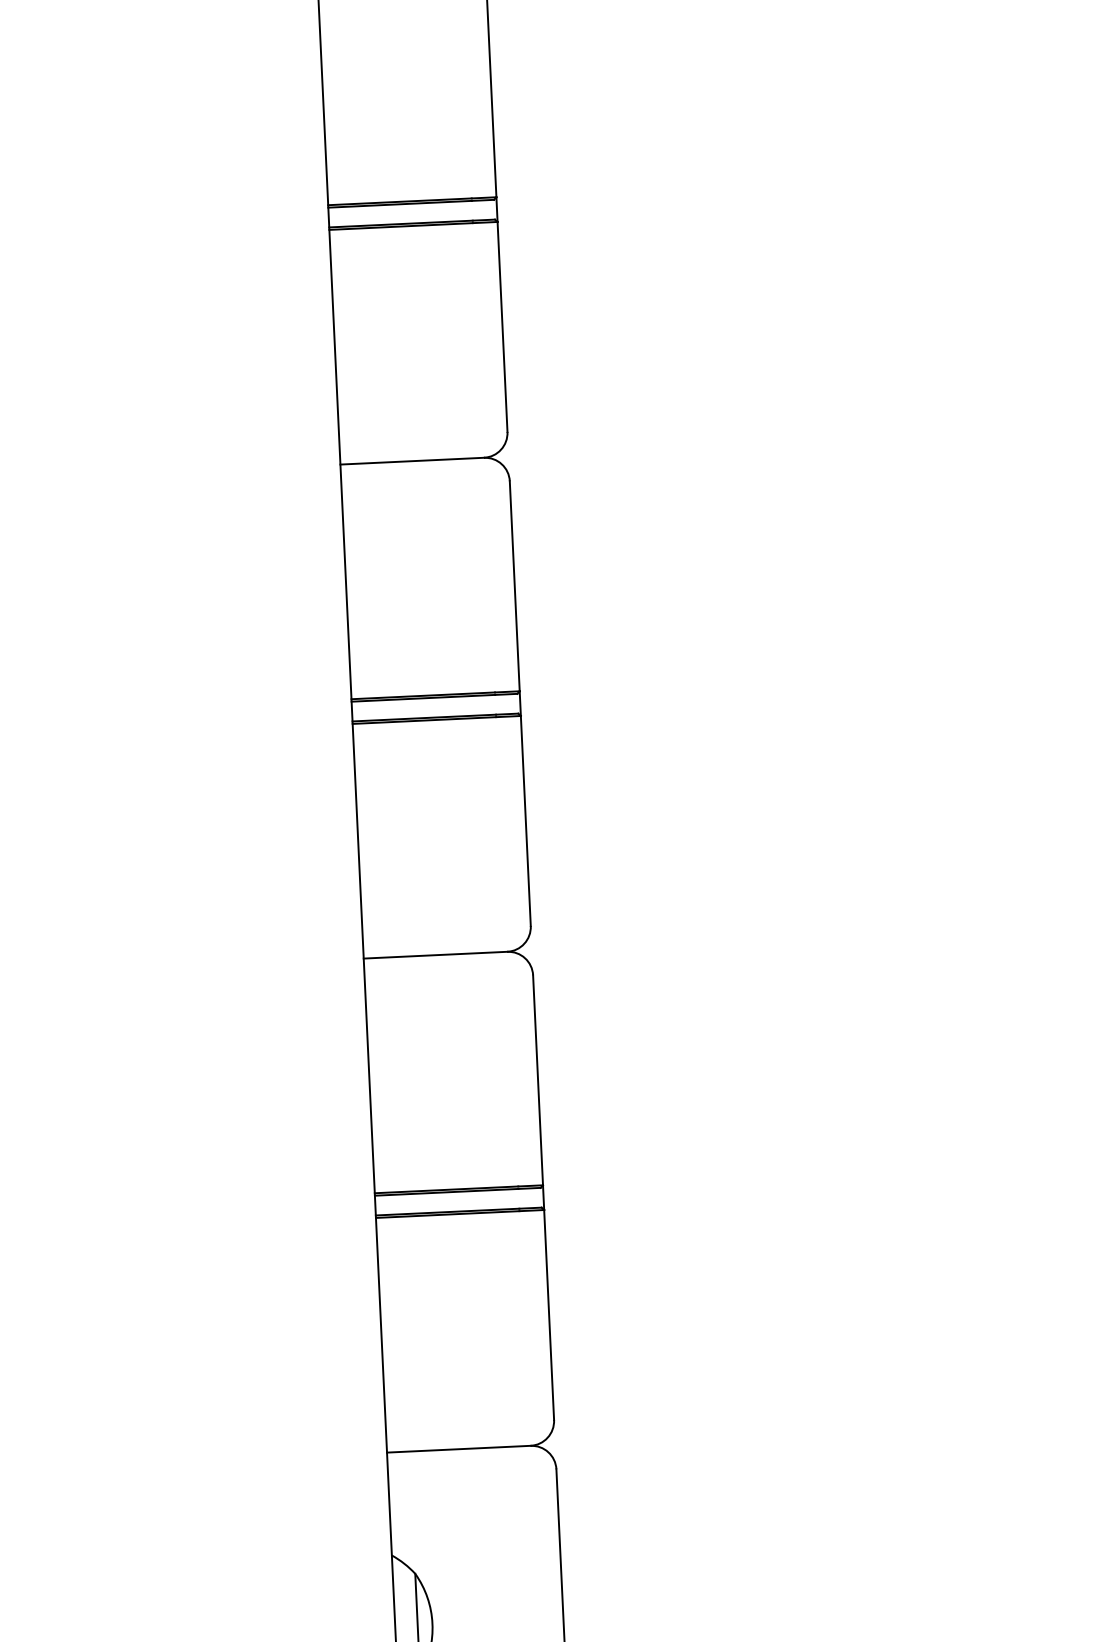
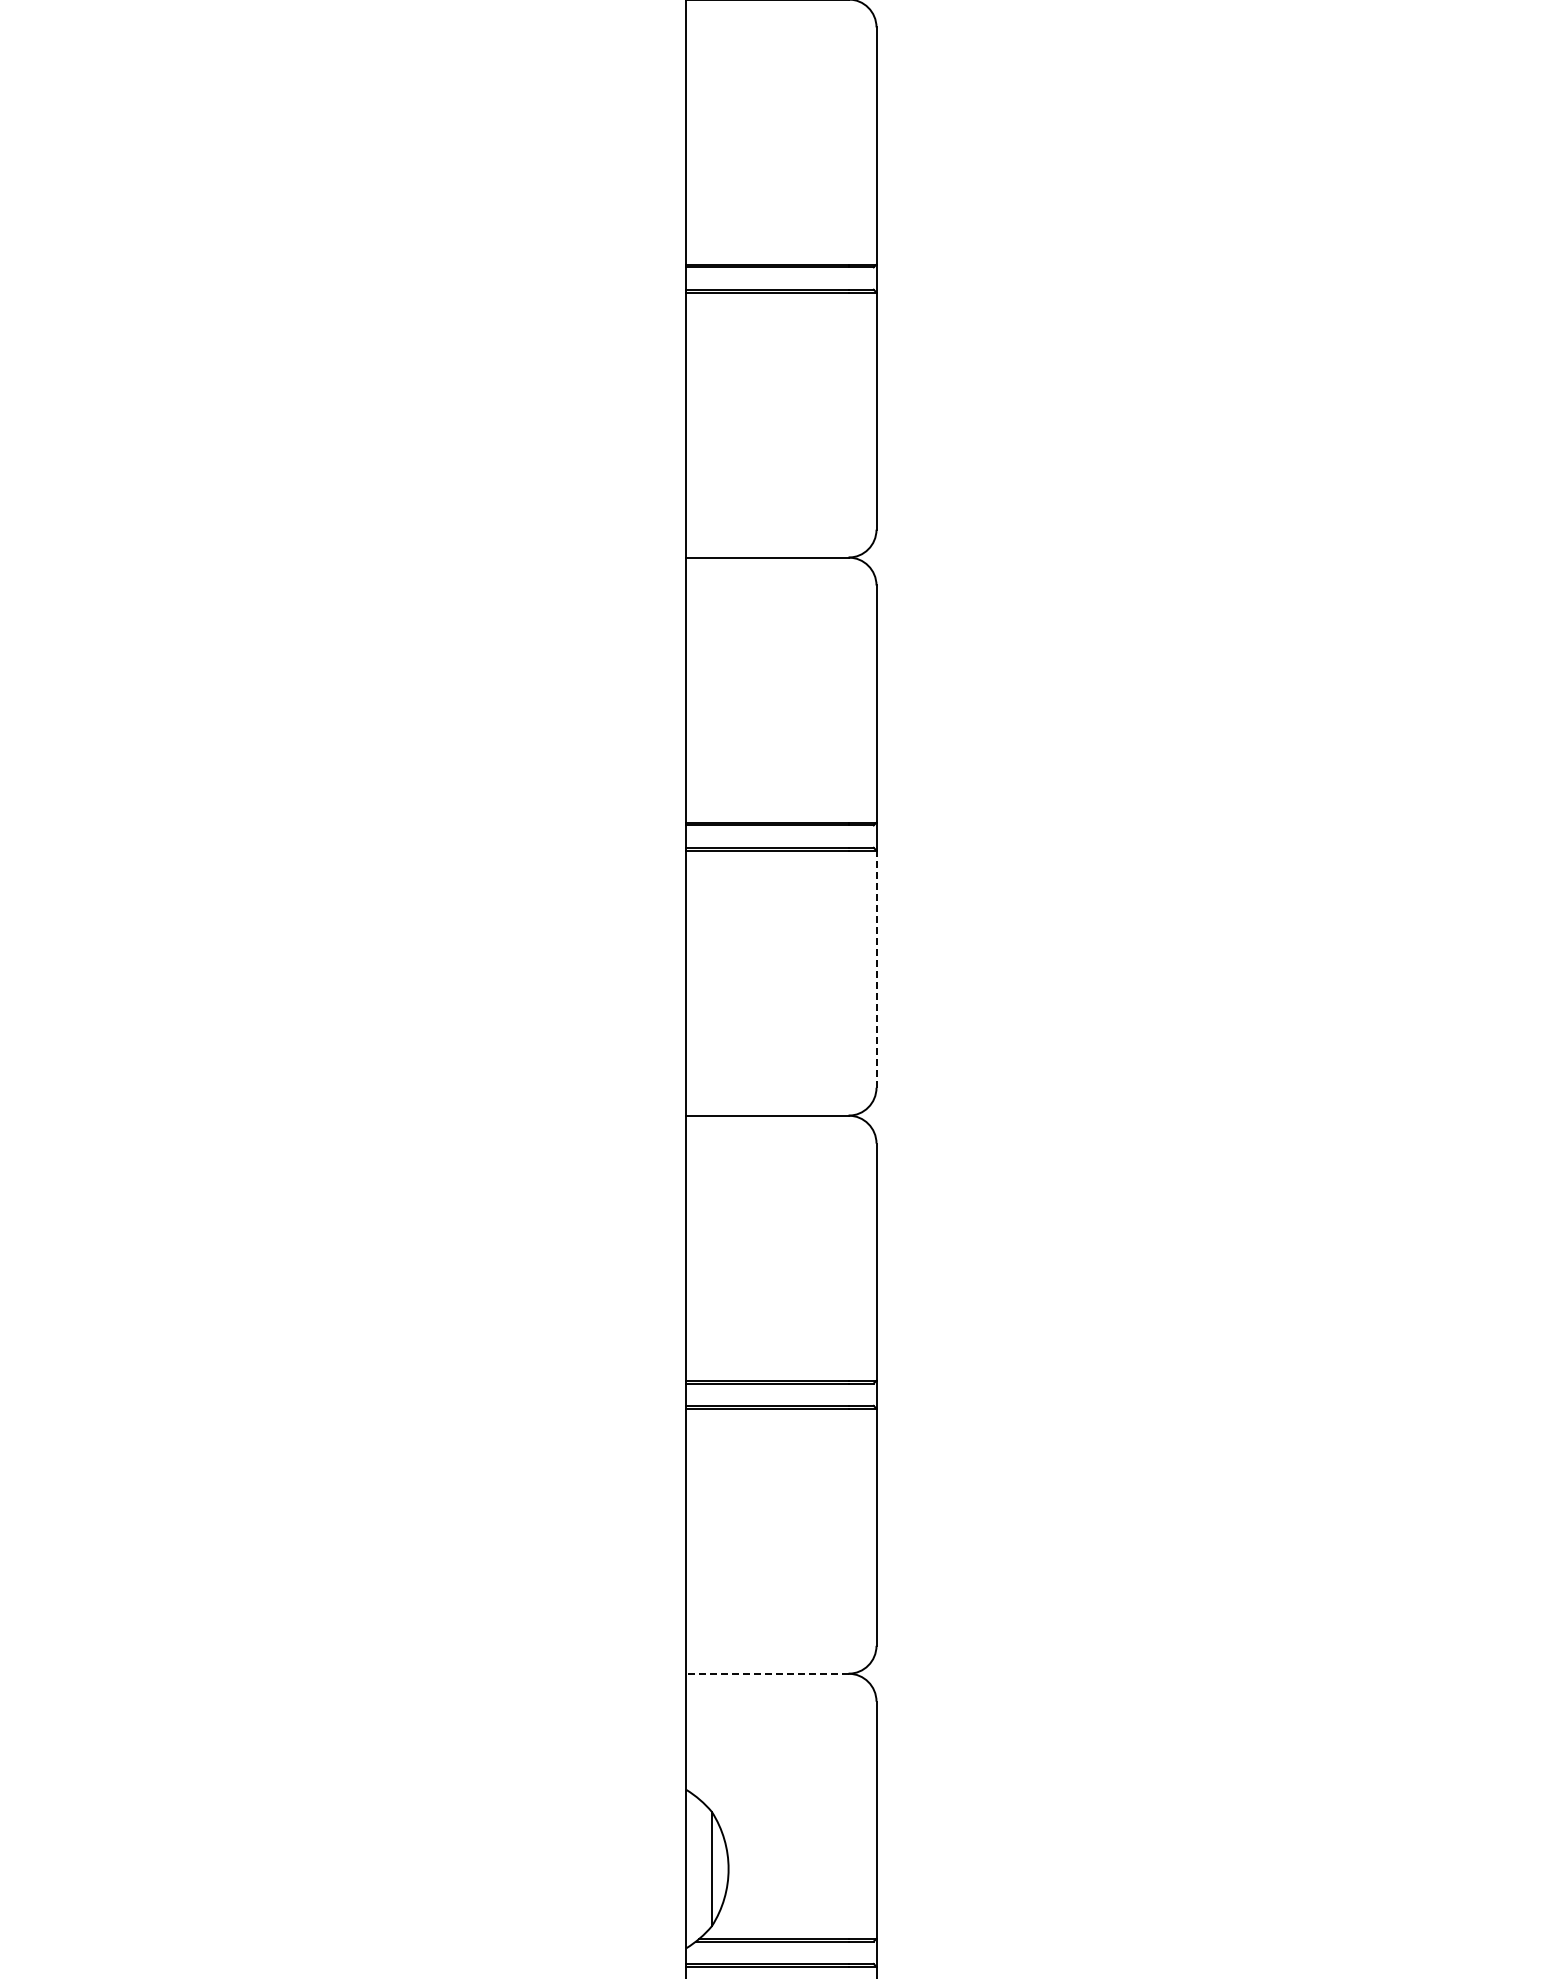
line: (525, 821) -> (876, 969), solid -> dashed
line: (458, 1449) -> (767, 1673), solid -> dashed

